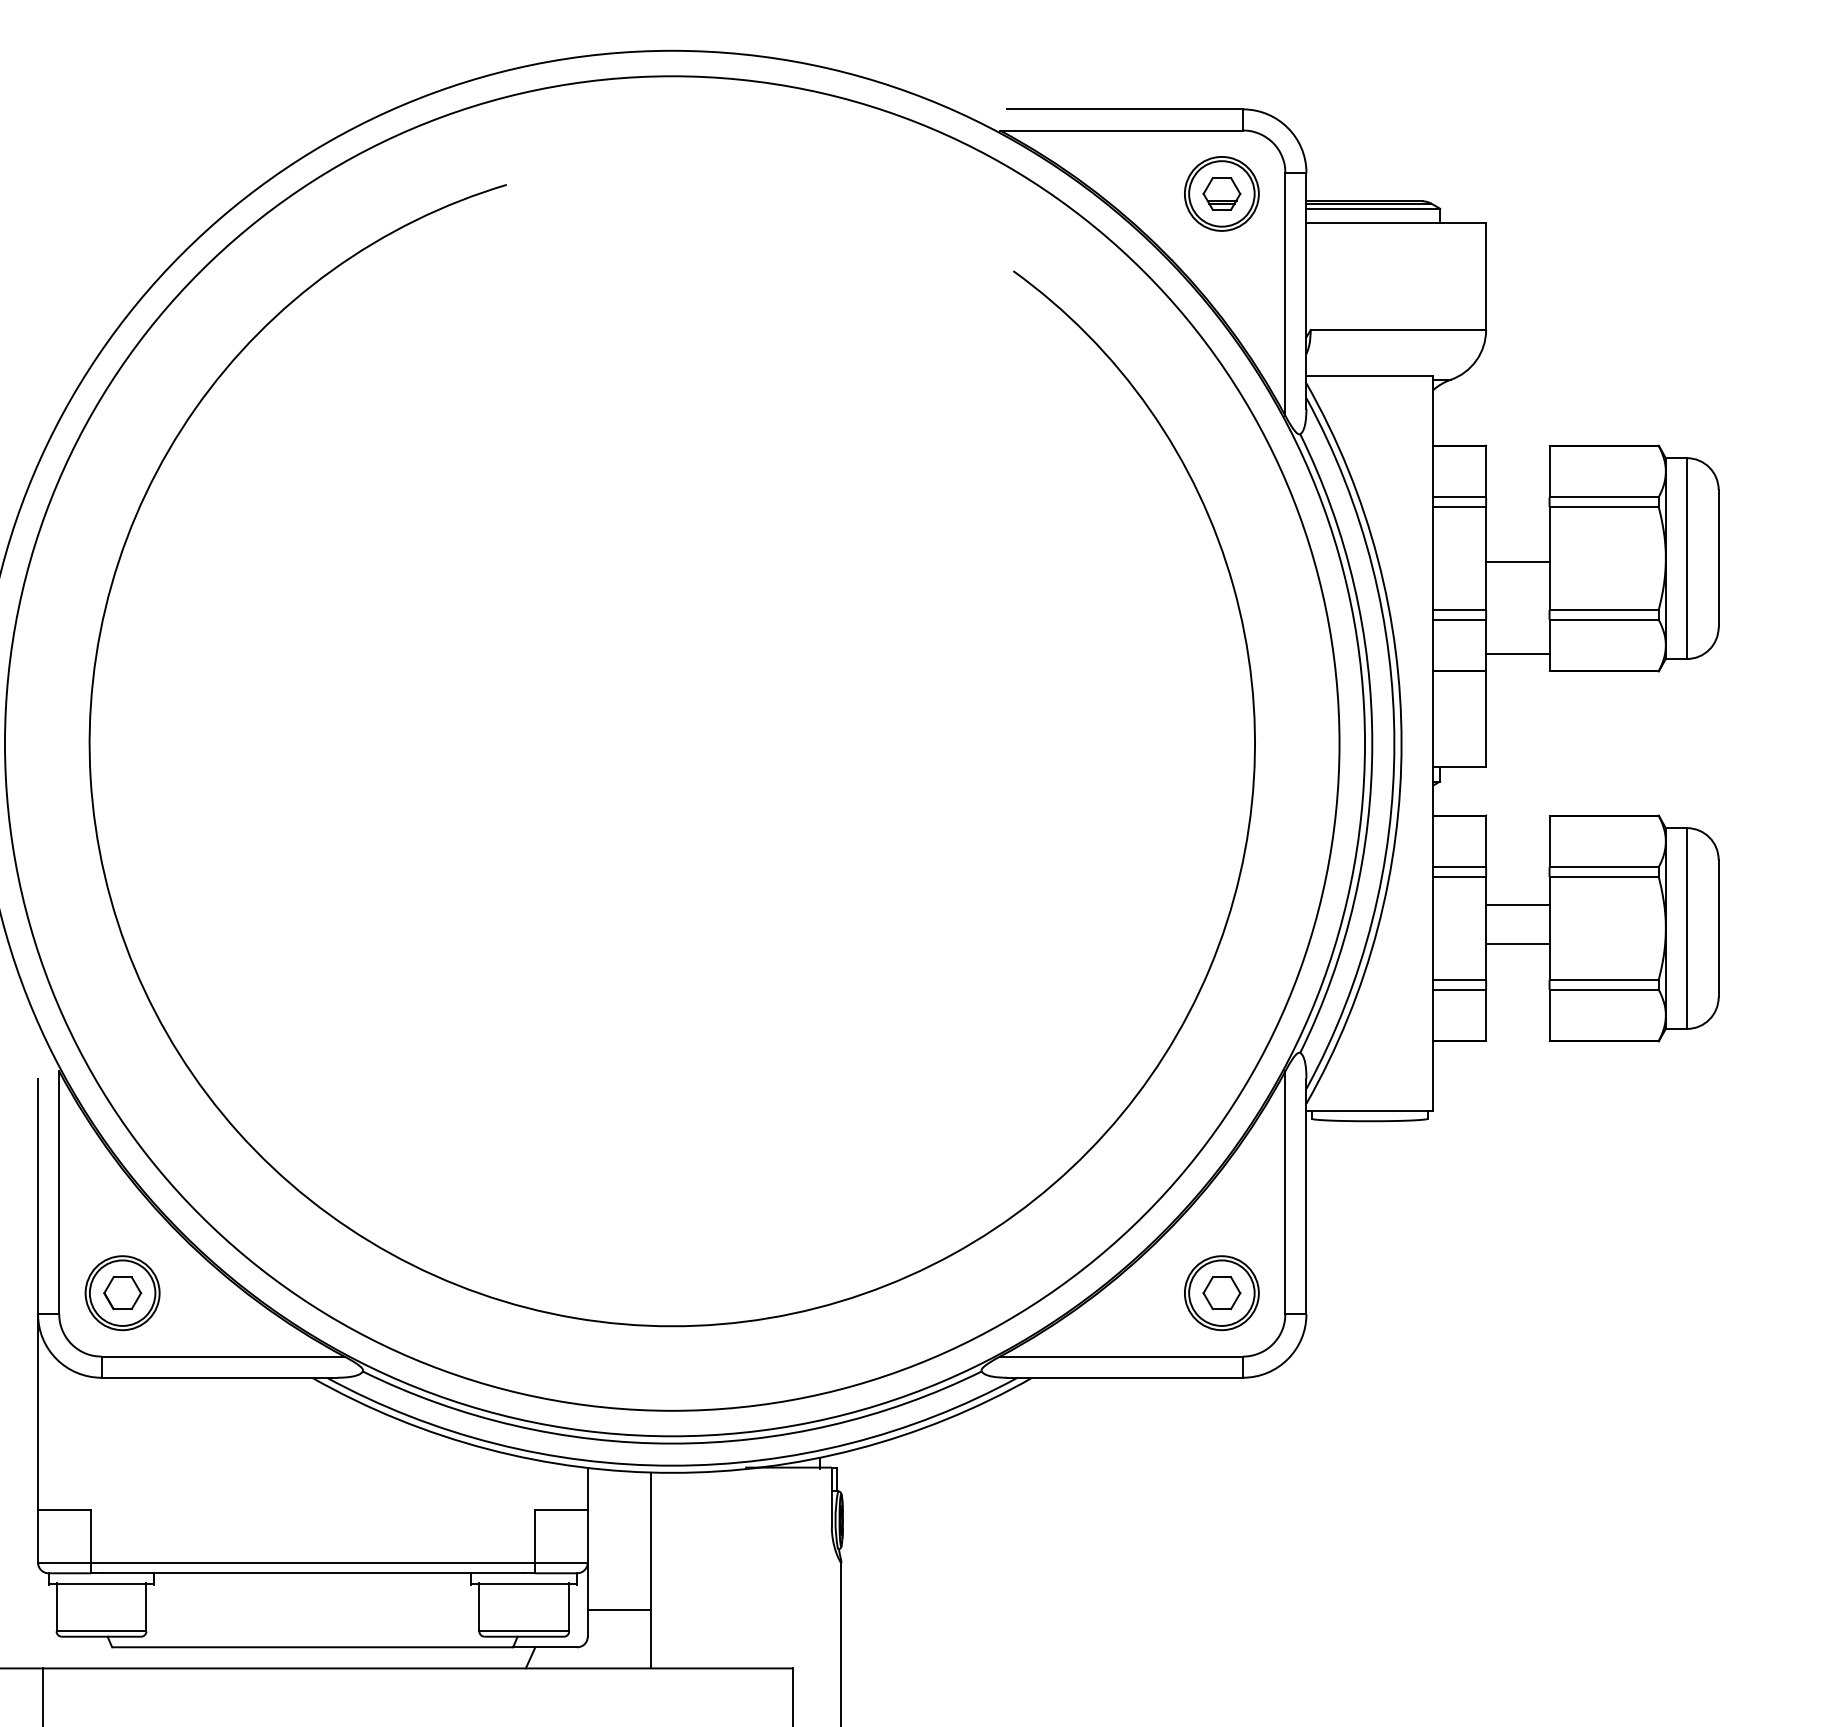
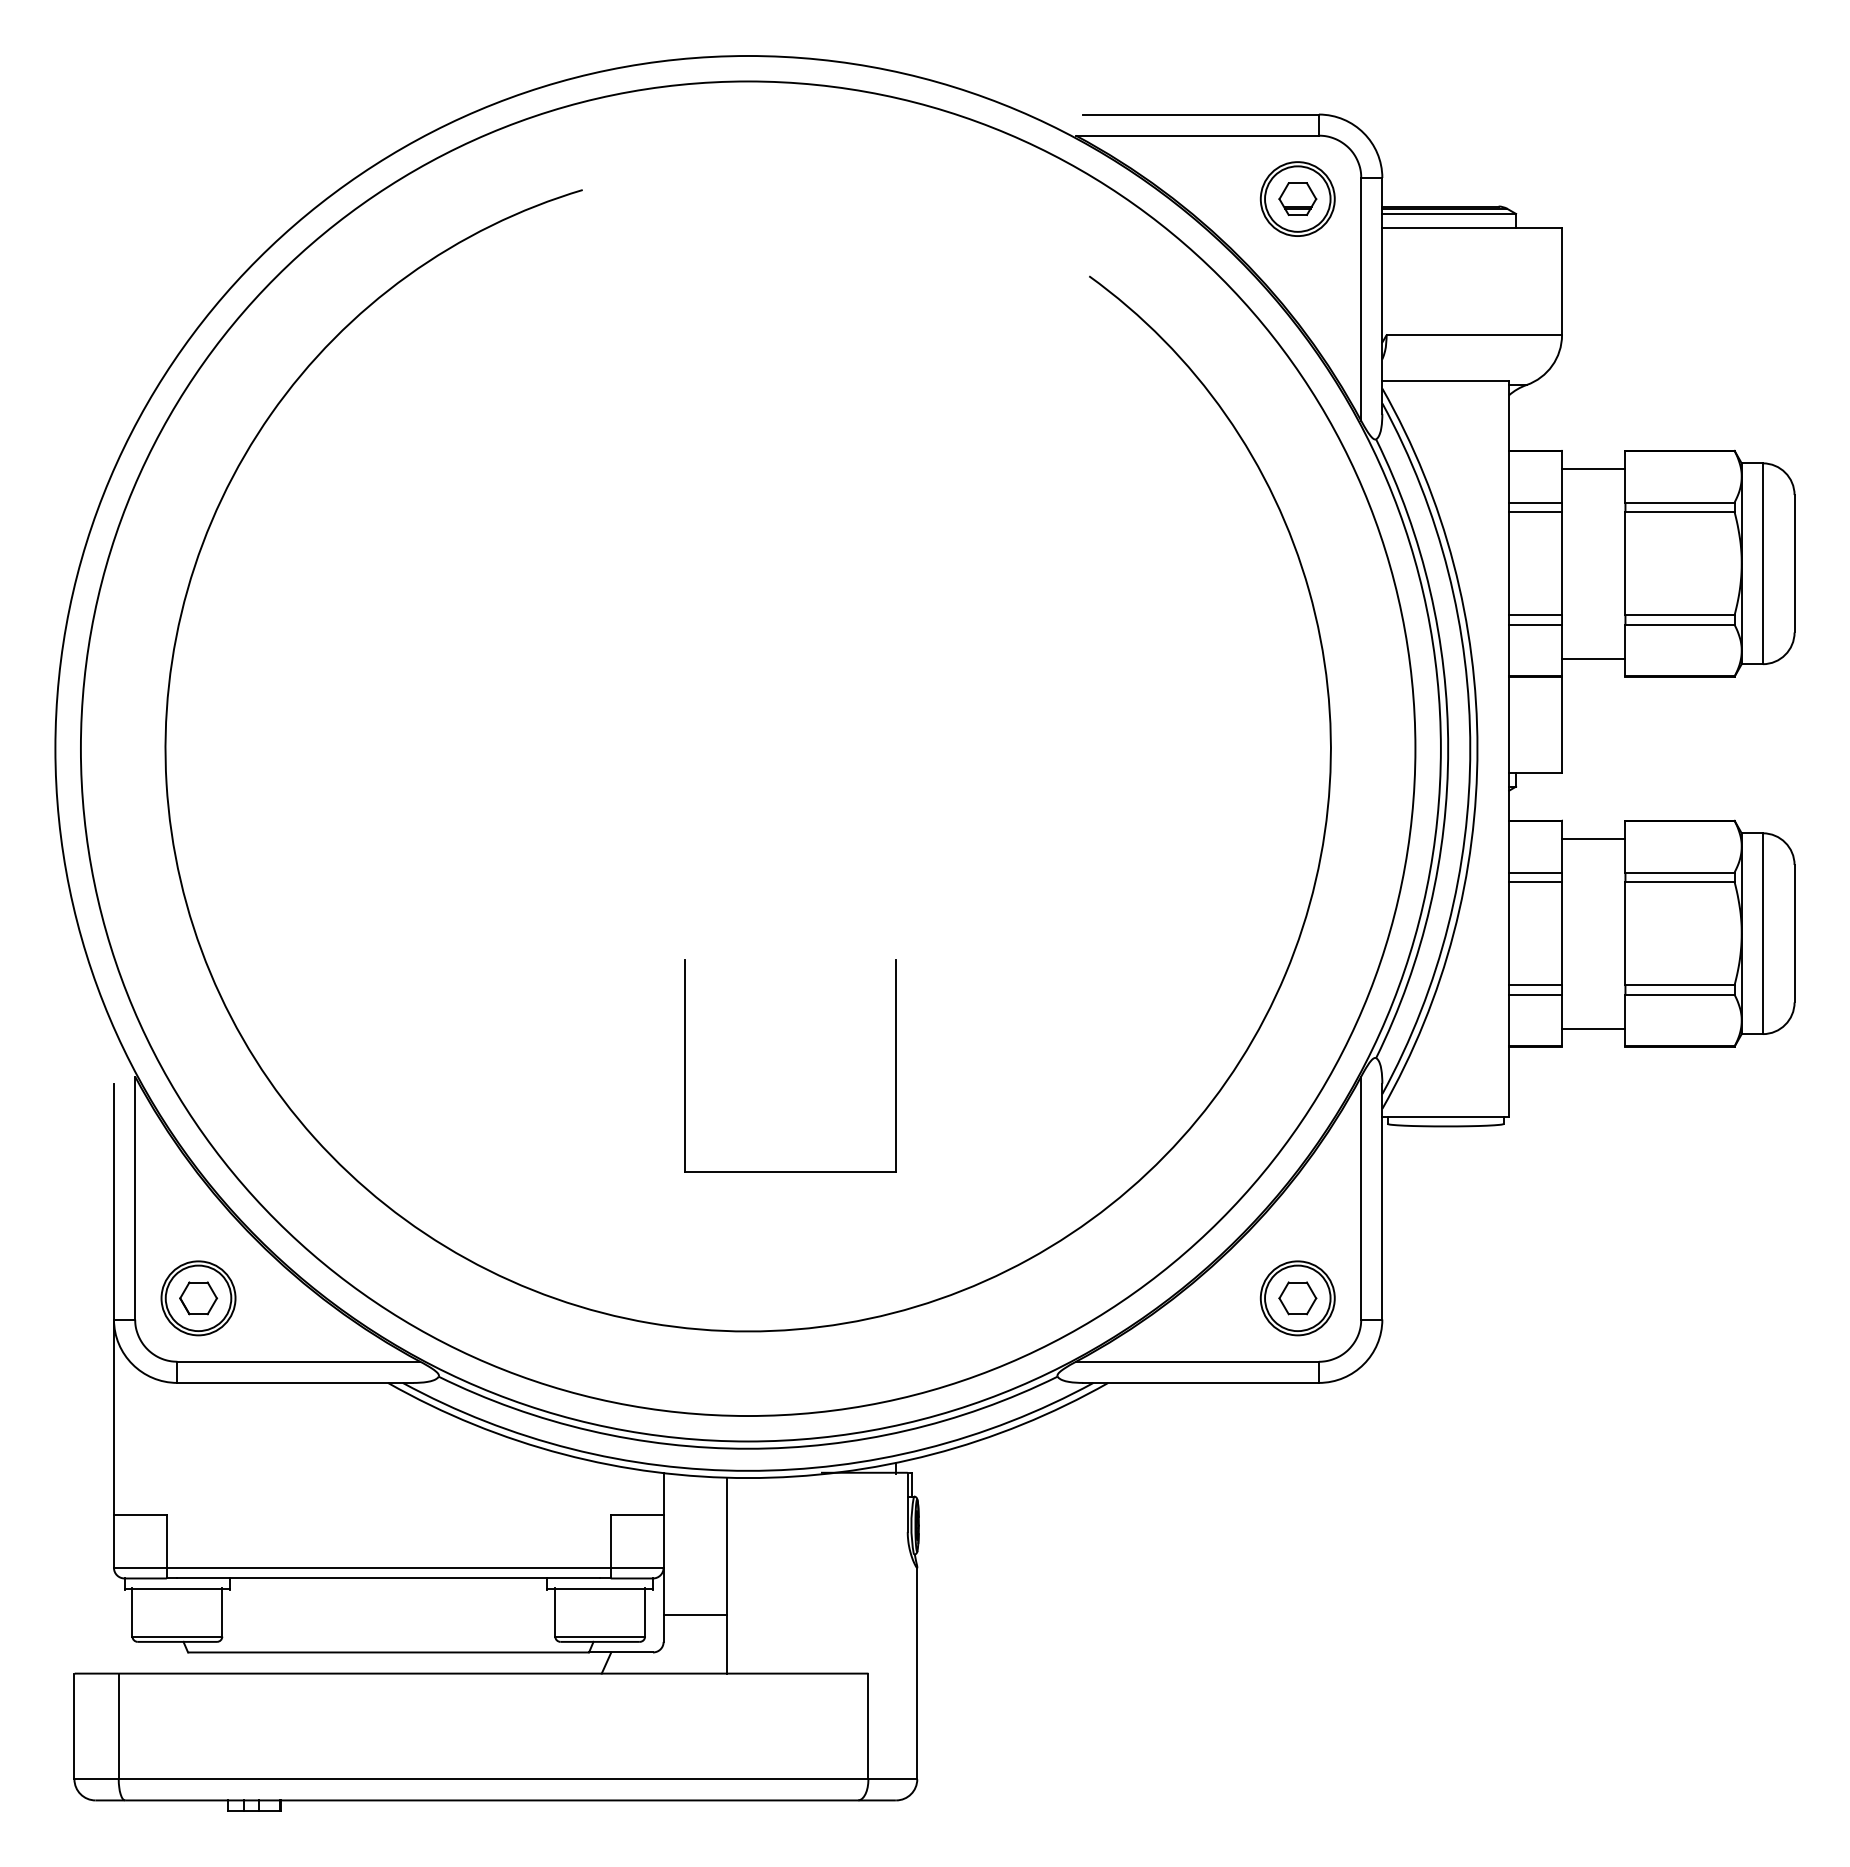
line: (1517, 562) -> (1593, 468), moved
line: (1517, 905) -> (1593, 838), moved
line: (1517, 943) -> (1593, 1028), moved
part: (609, 1060) -> (685, 1065), added

